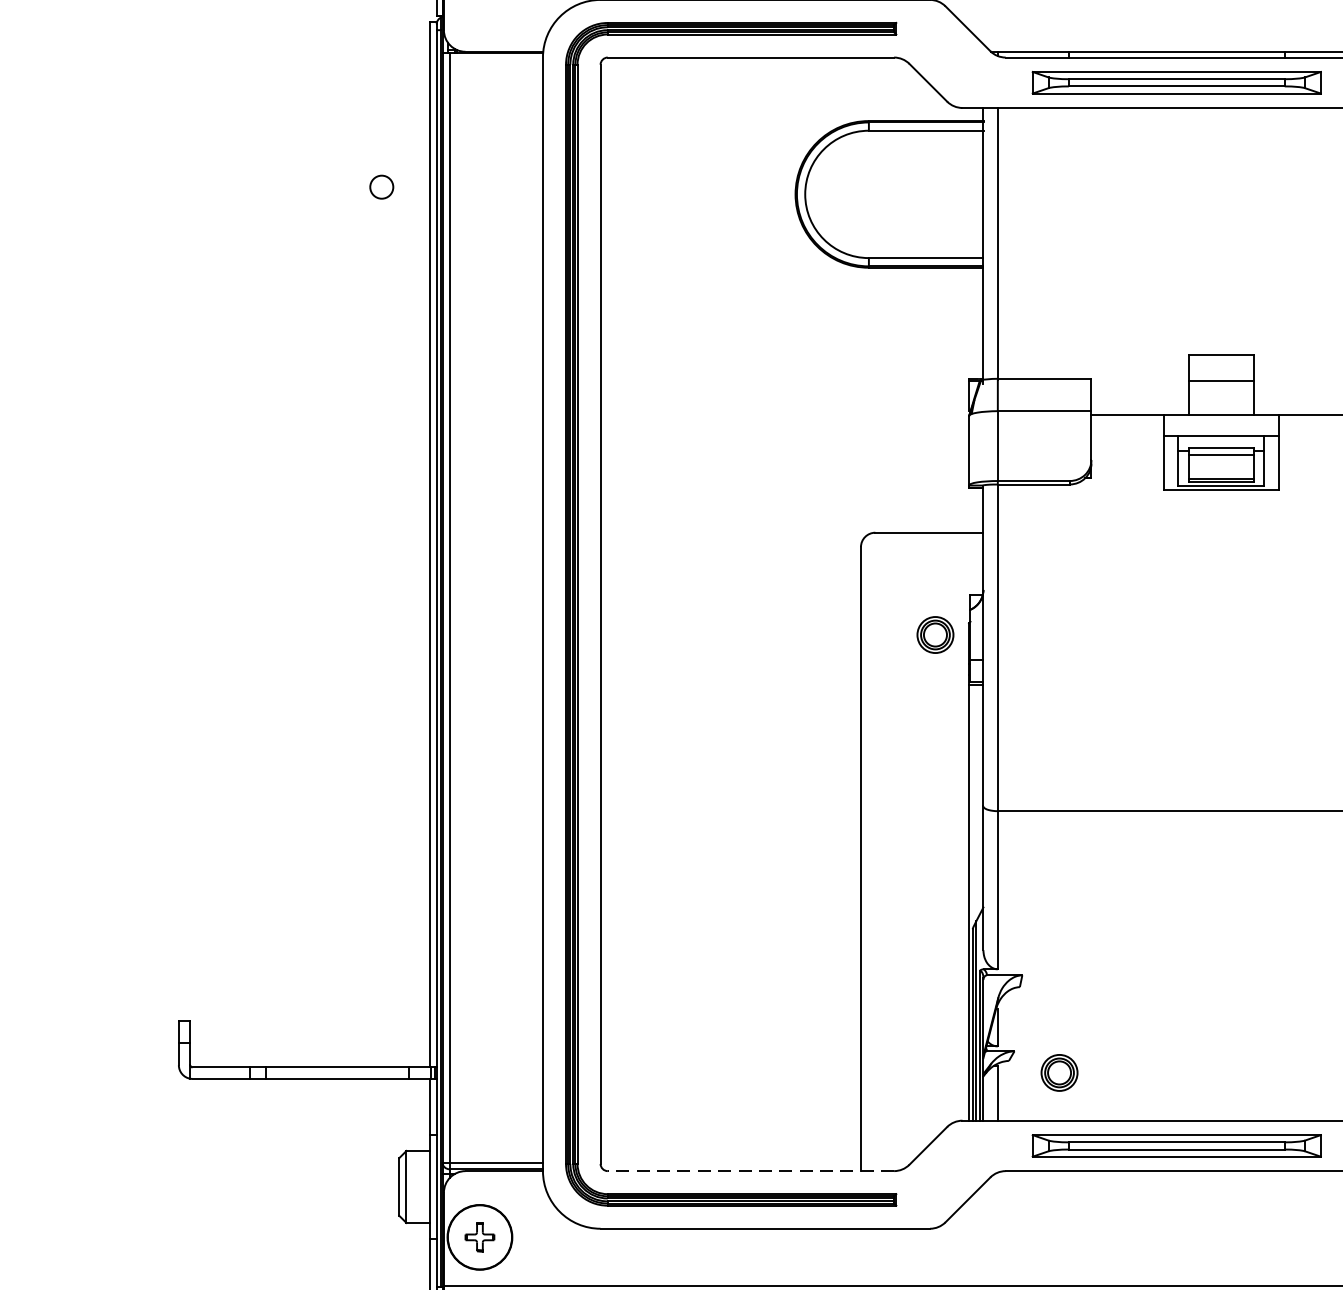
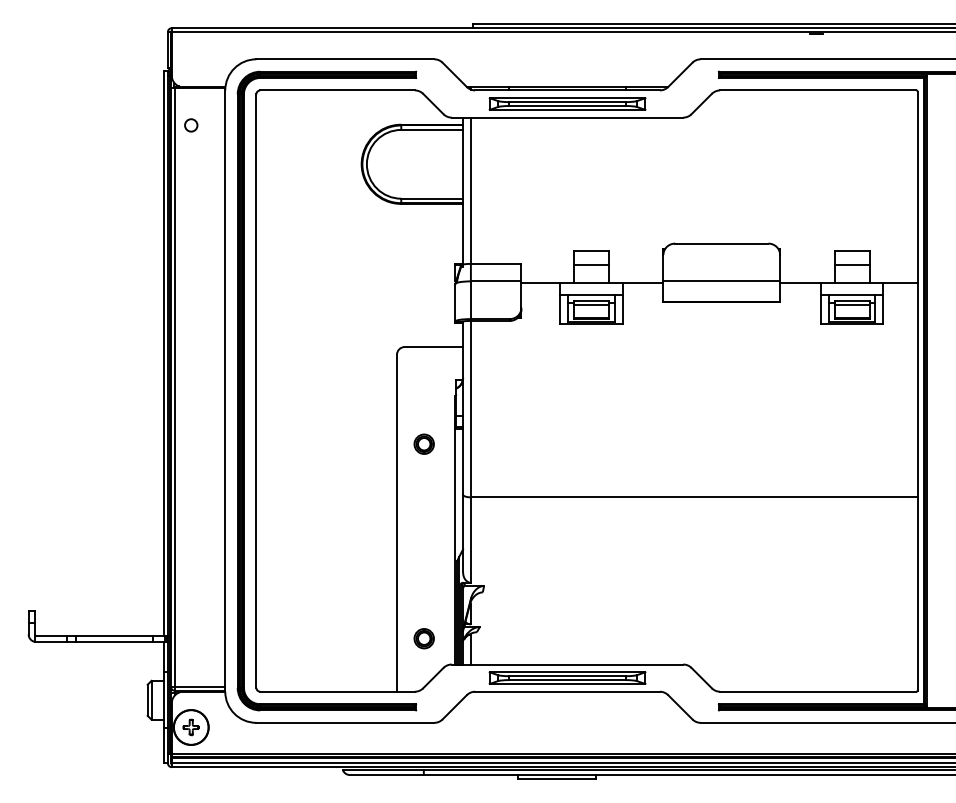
circle: (382, 187) -> (191, 125), moved
part: (934, 633) -> (423, 443), moved
part: (1058, 1072) -> (423, 638), moved
line: (750, 1170) -> (337, 691), dashed -> solid

